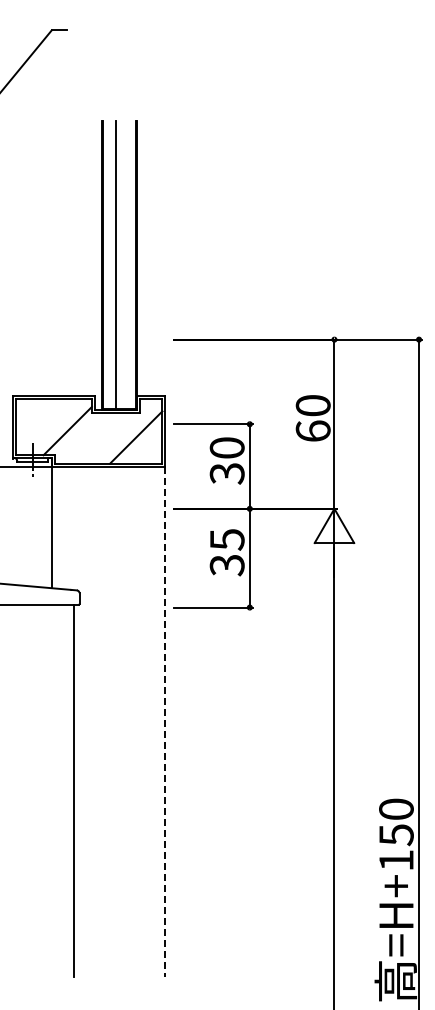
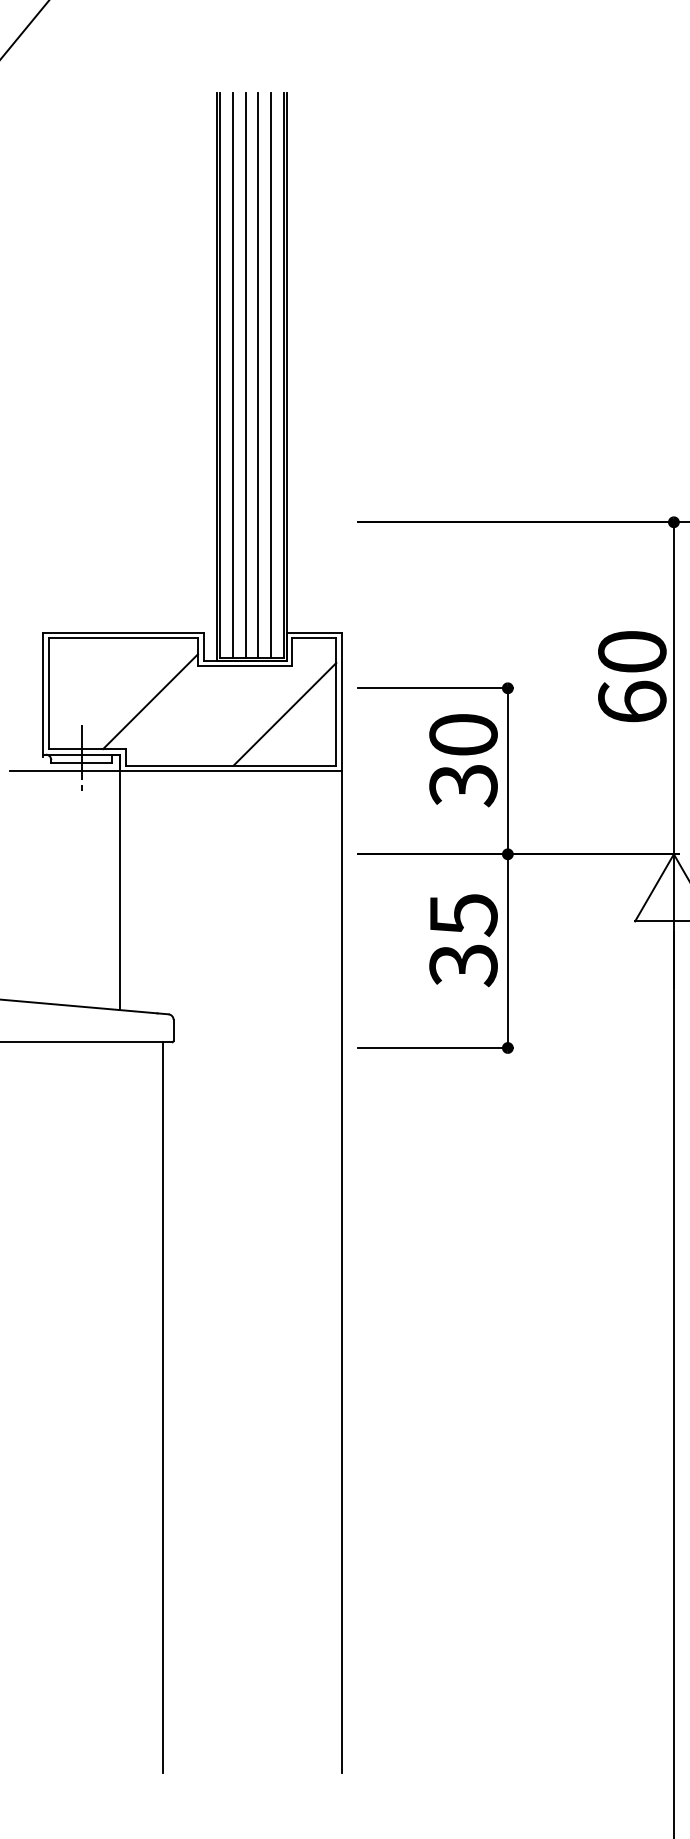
line: (109, 264) -> (232, 374), added
line: (122, 264) -> (257, 374), added
line: (129, 264) -> (271, 374), added
line: (165, 722) -> (342, 1273), dashed -> solid

